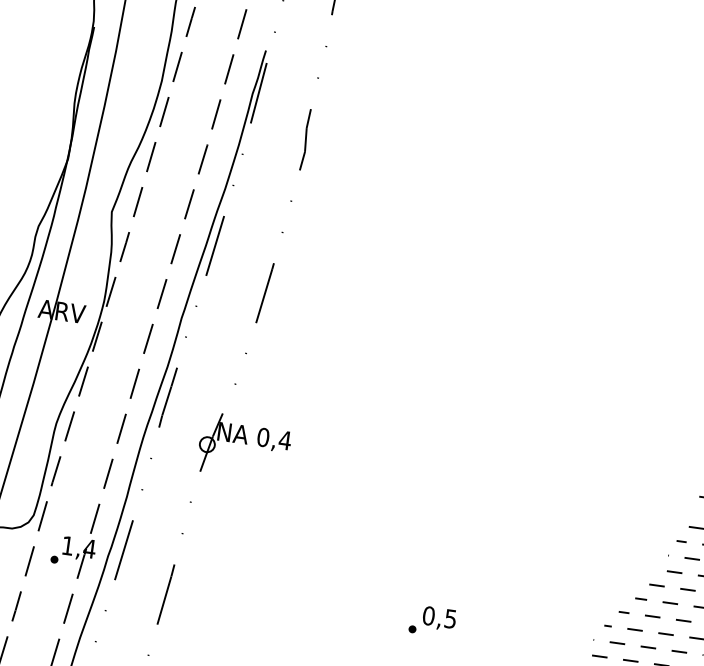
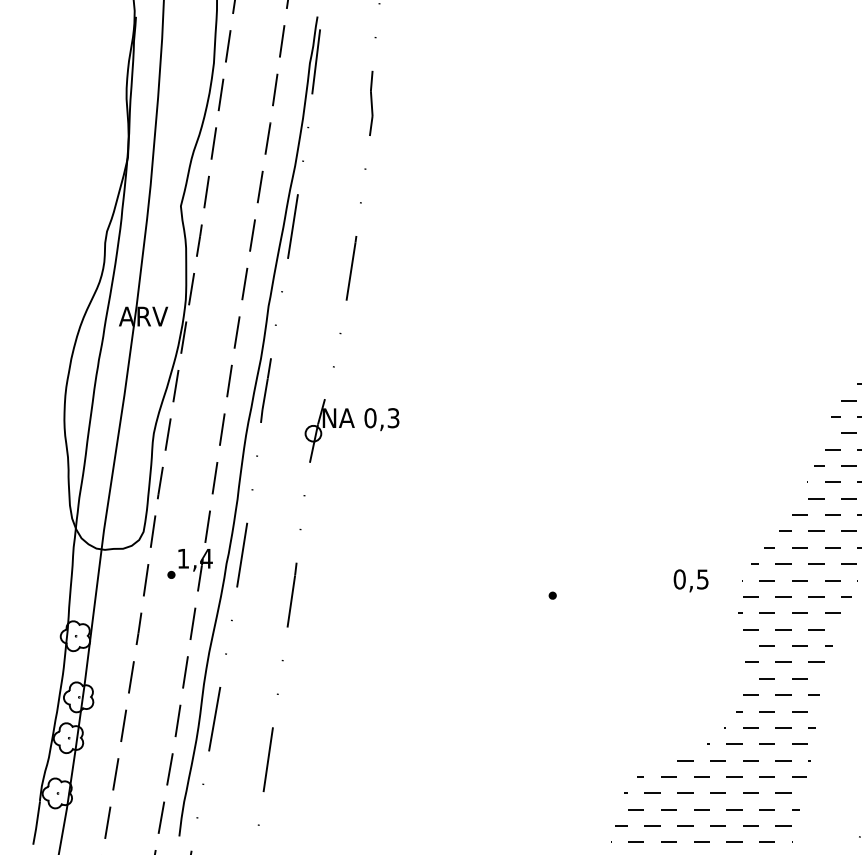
text: (285, 440) -> (393, 418), 0,4 -> 0,3
text: (438, 618) -> (690, 580), moved

